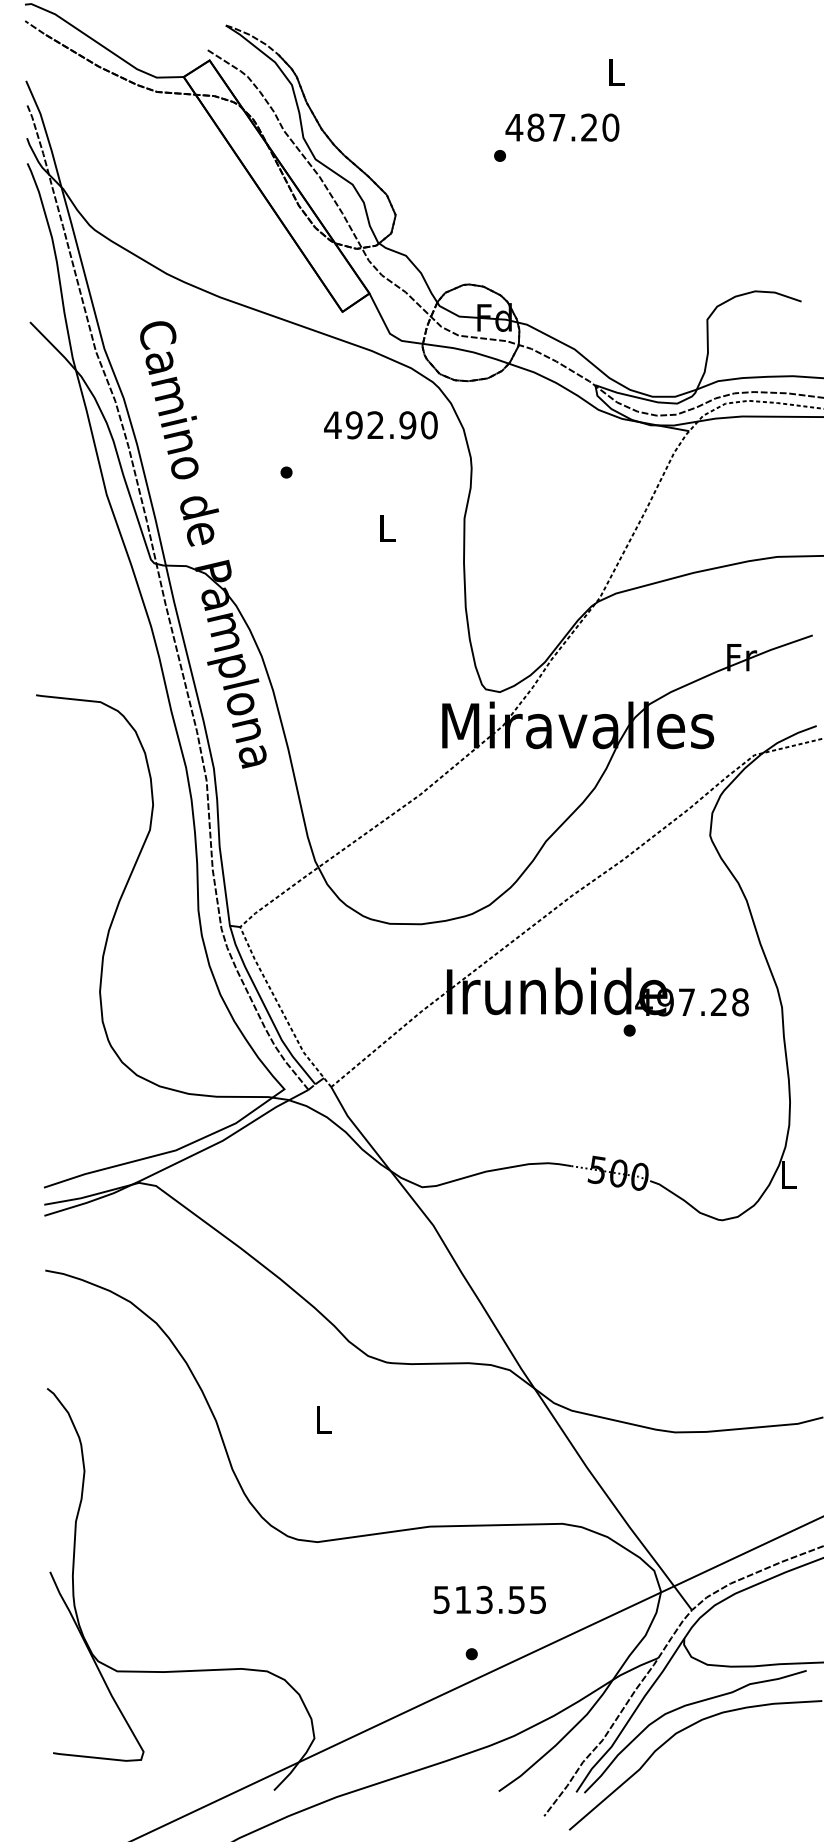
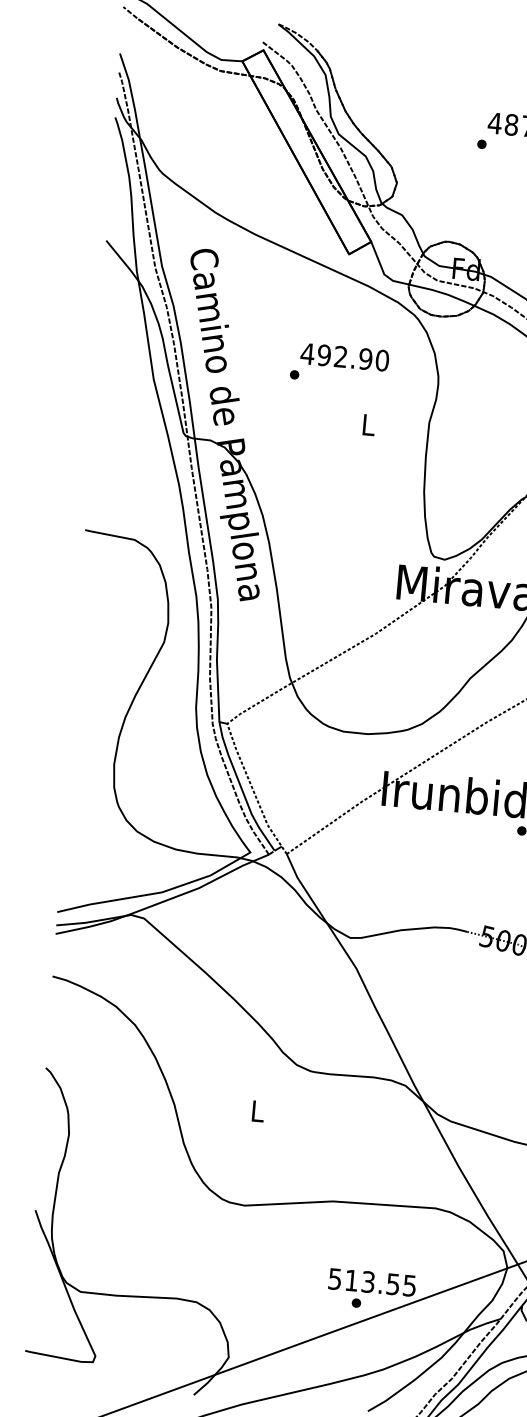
text: (380, 425) -> (344, 357), moved
text: (489, 1599) -> (372, 1282), moved

